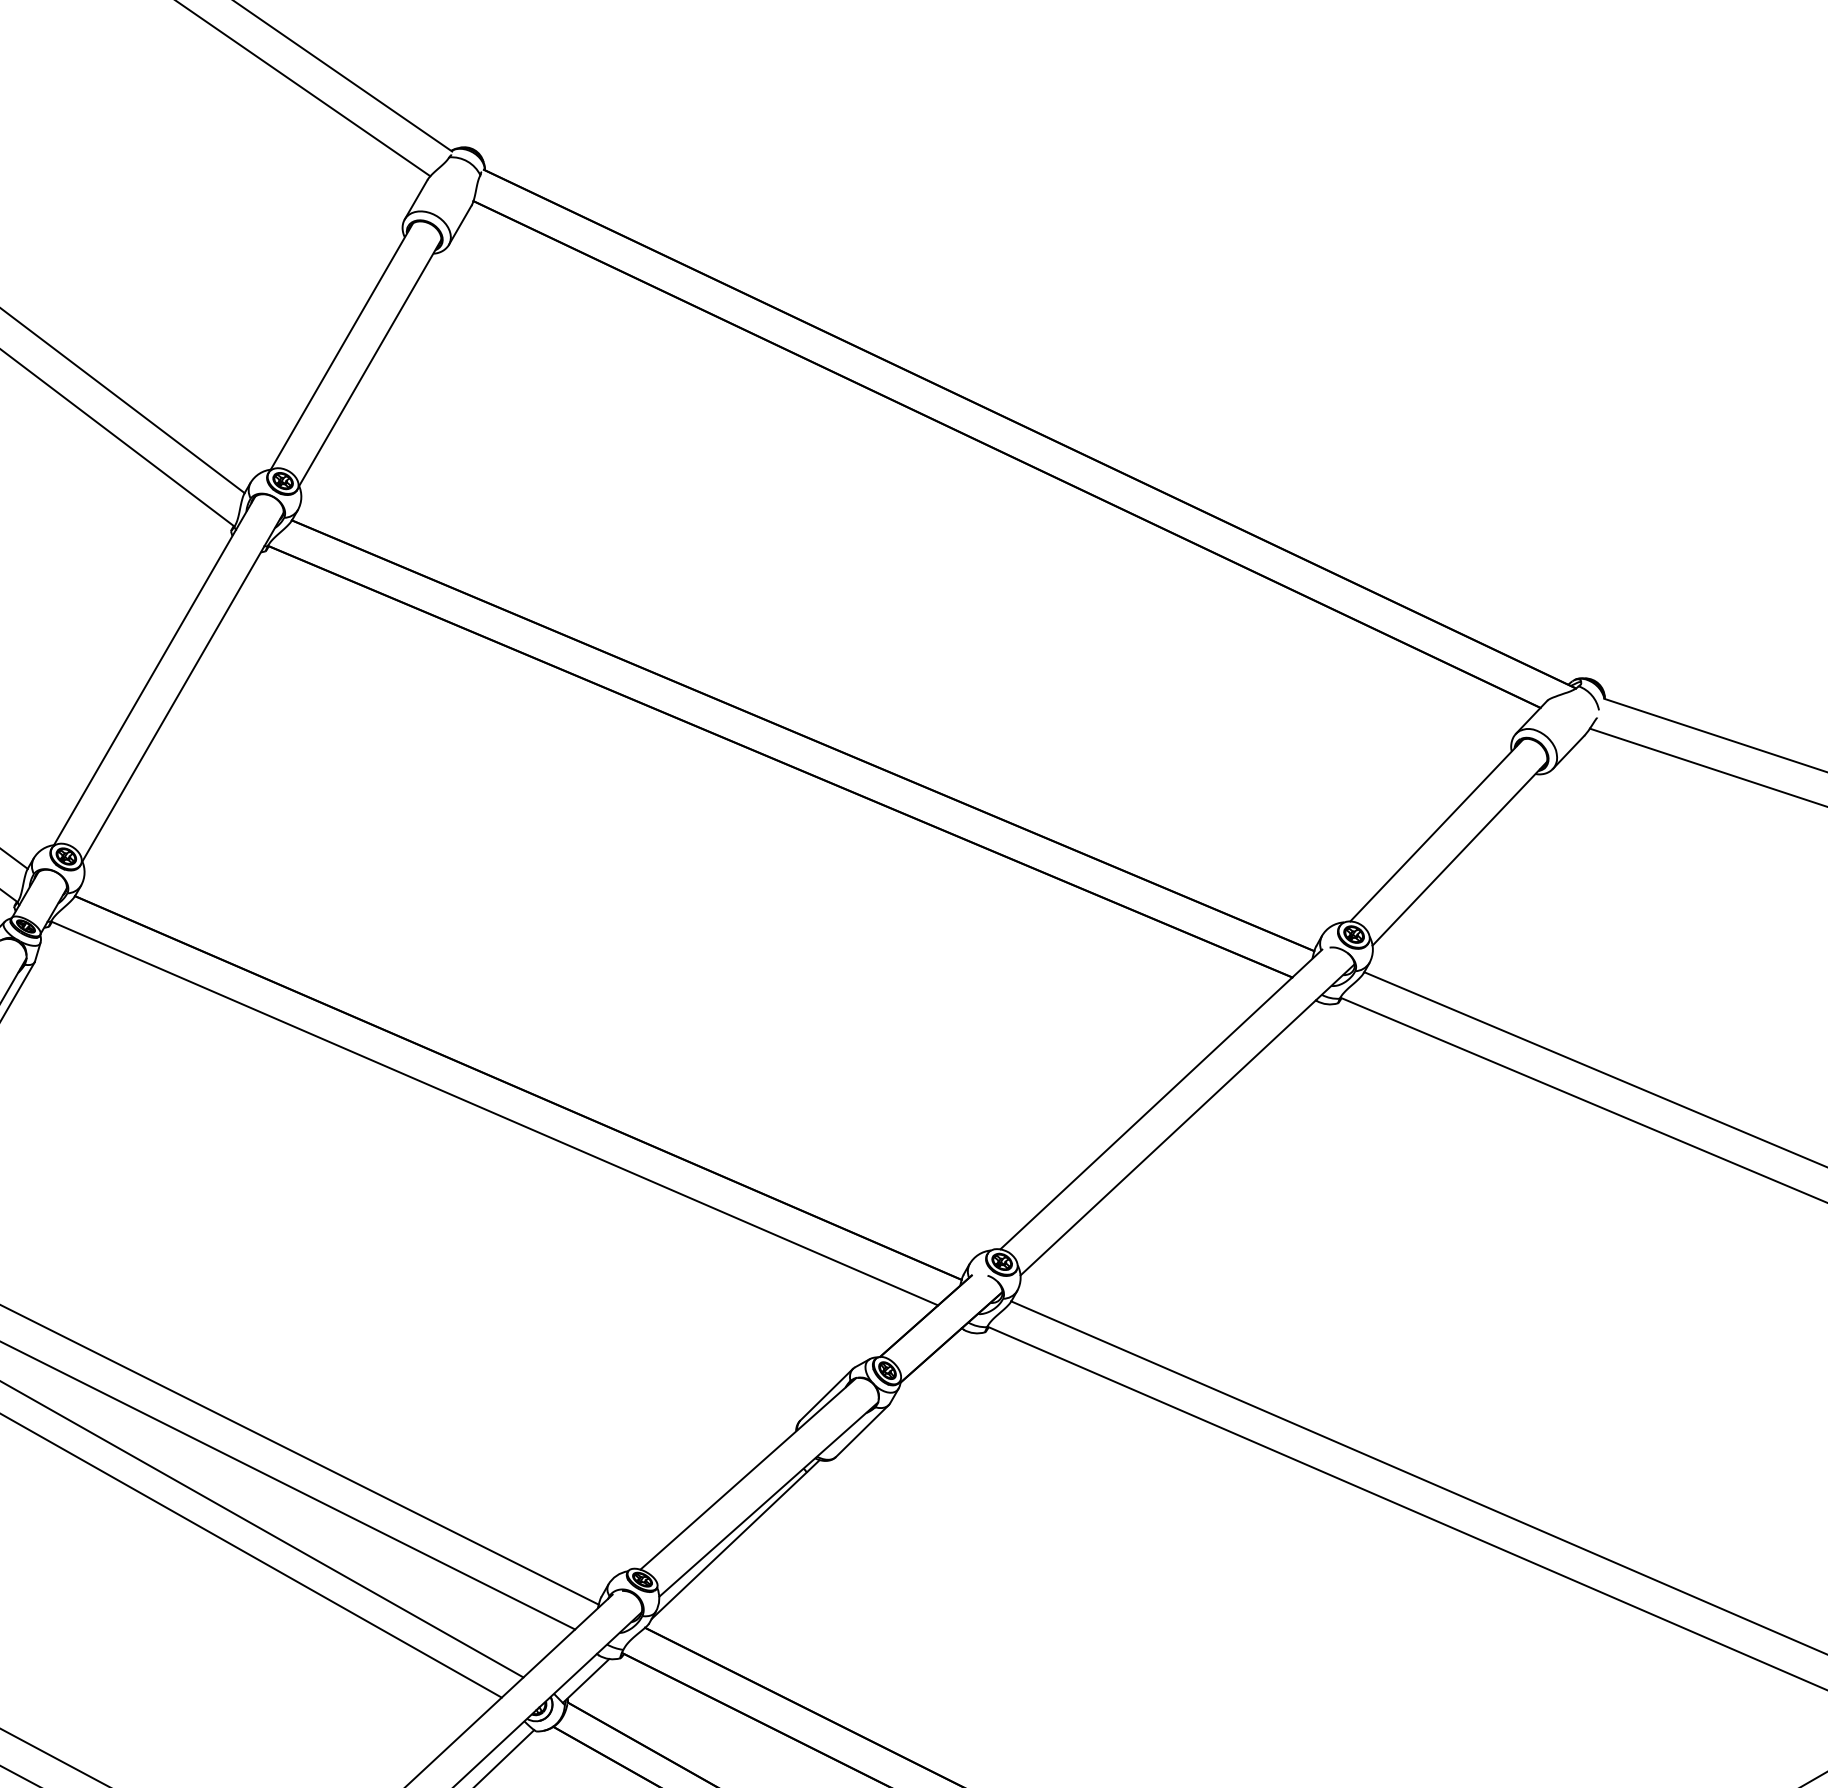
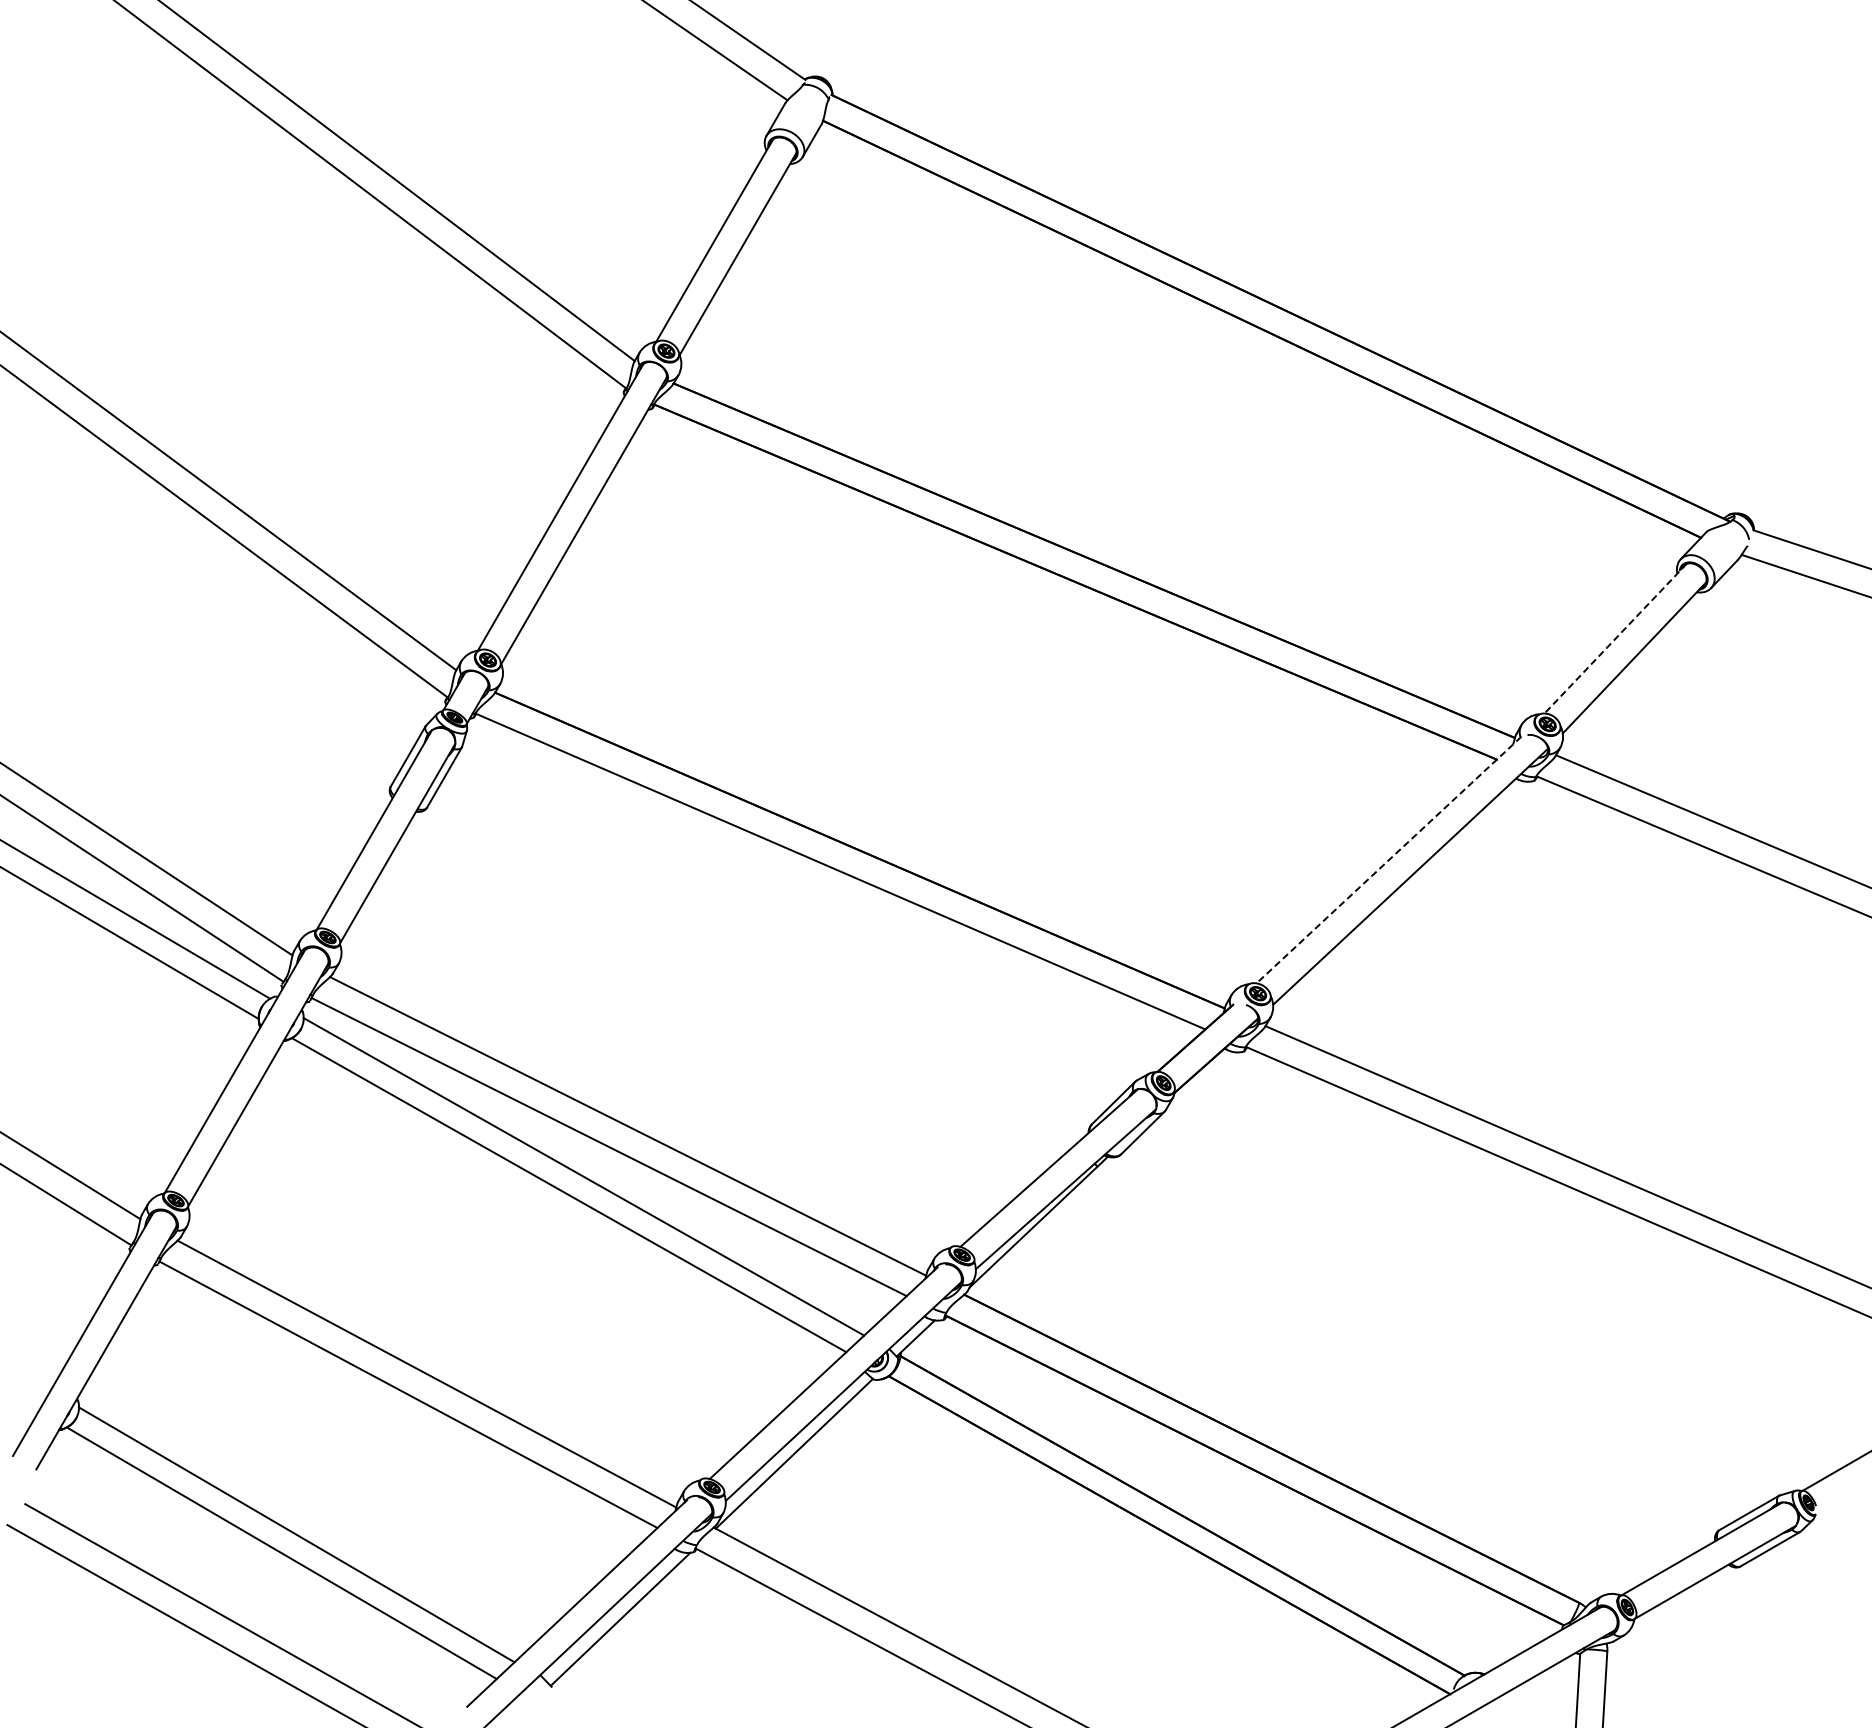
line: (1436, 830) -> (1615, 638), solid -> dashed
line: (1161, 1100) -> (1389, 860), solid -> dashed

